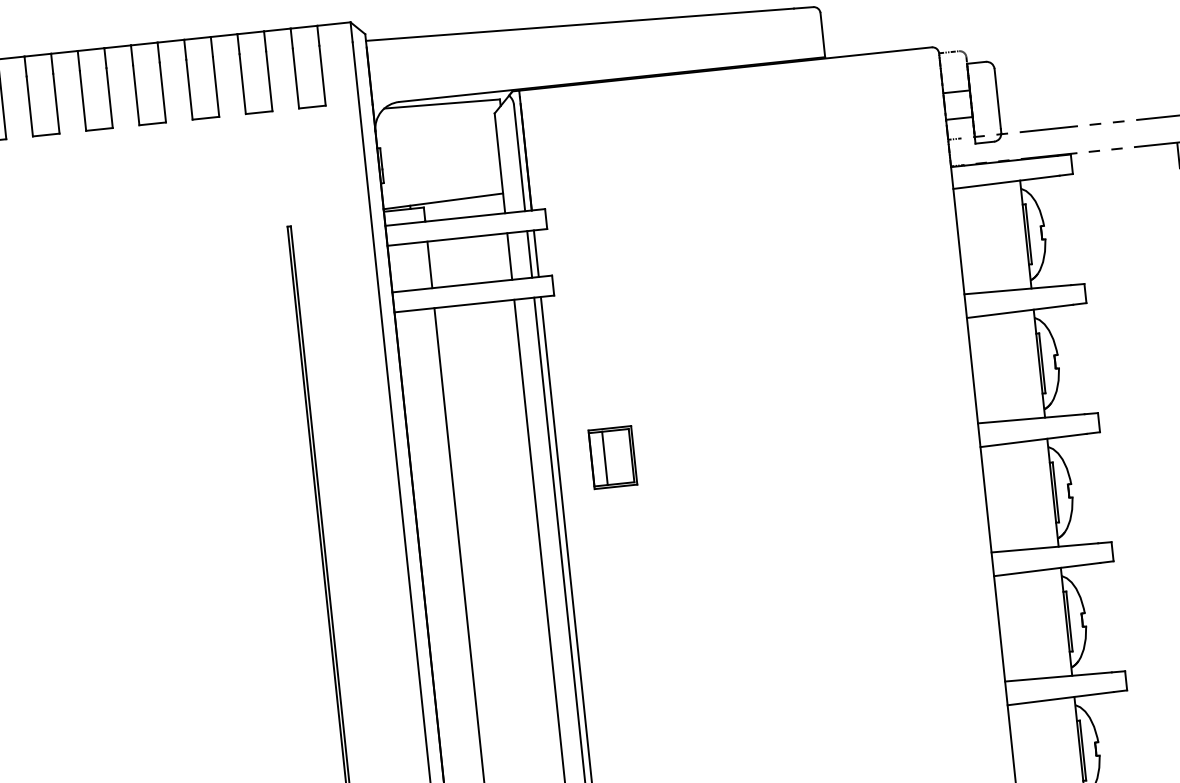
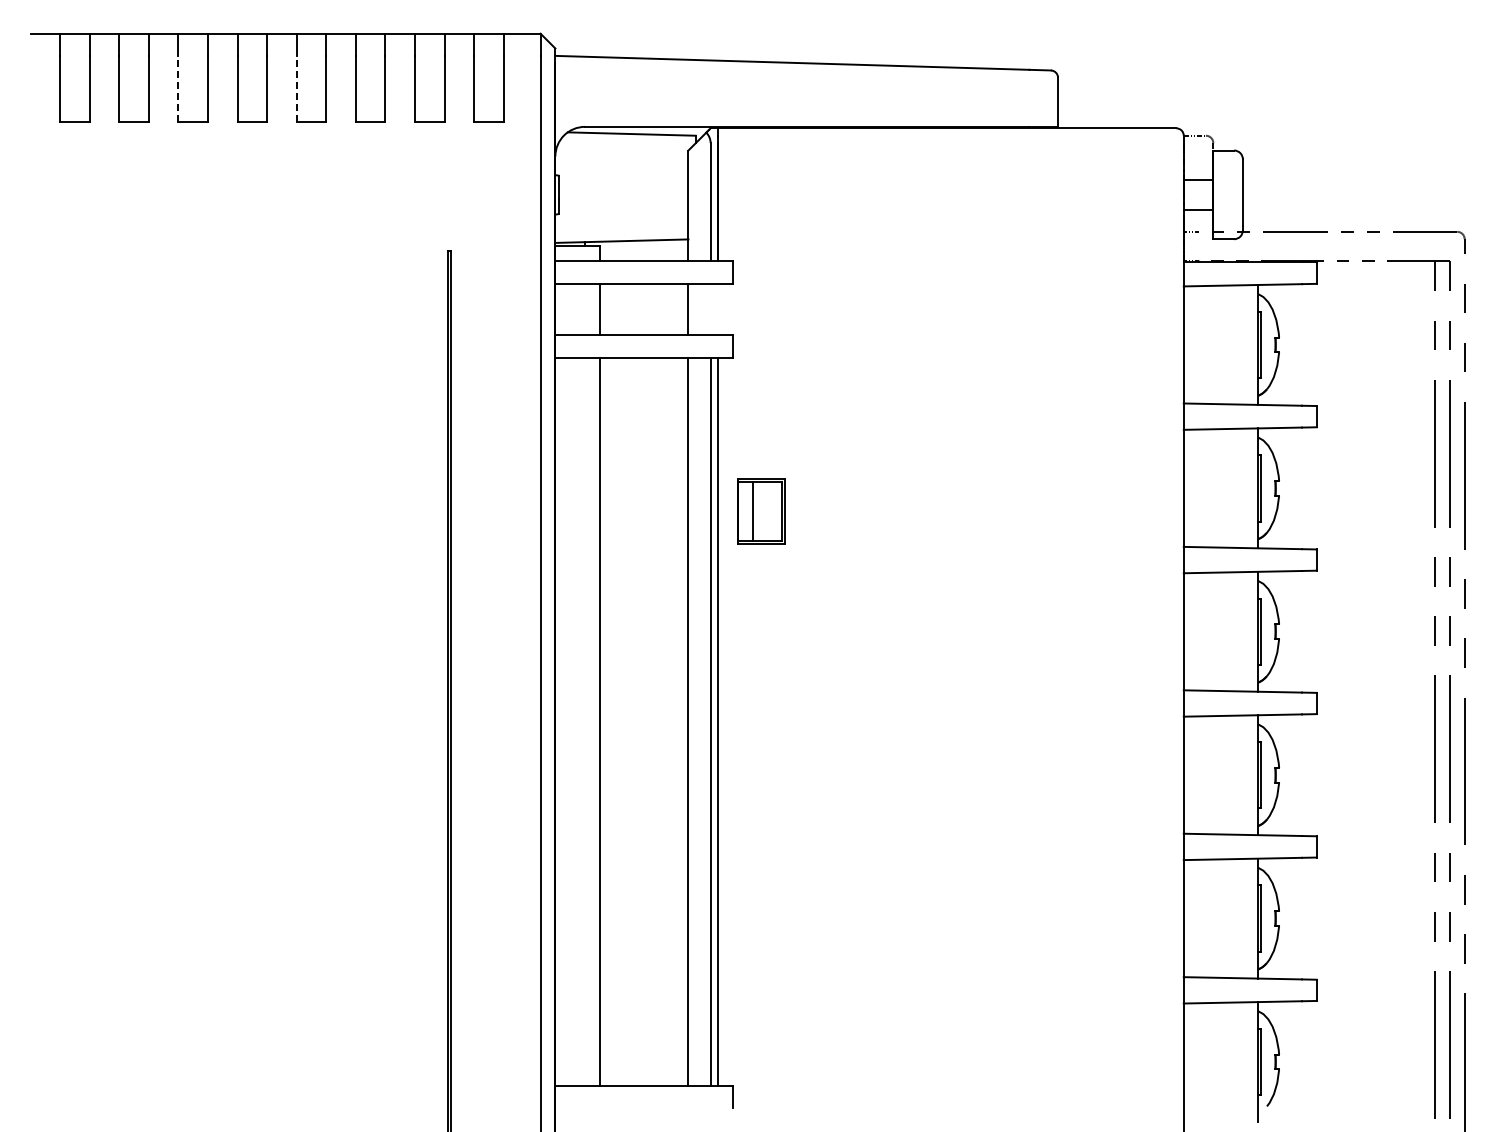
line: (136, 94) -> (296, 88), solid -> dashed
line: (29, 105) -> (178, 88), solid -> dashed
line: (536, 253) -> (718, 309), removed
line: (529, 254) -> (710, 309), removed
part: (612, 457) -> (761, 511), moved

